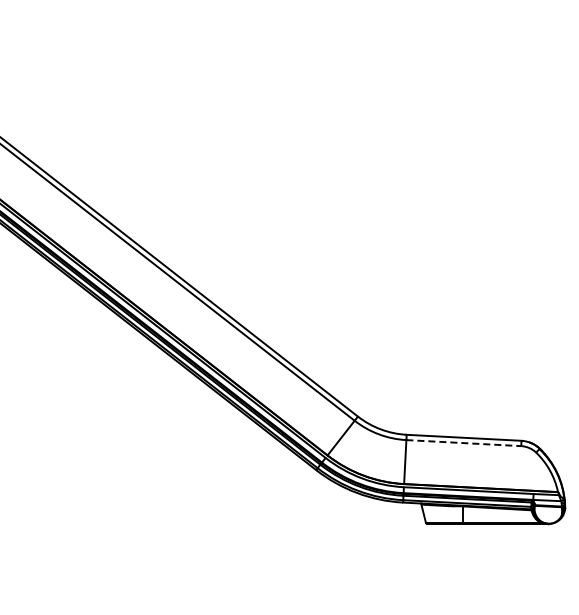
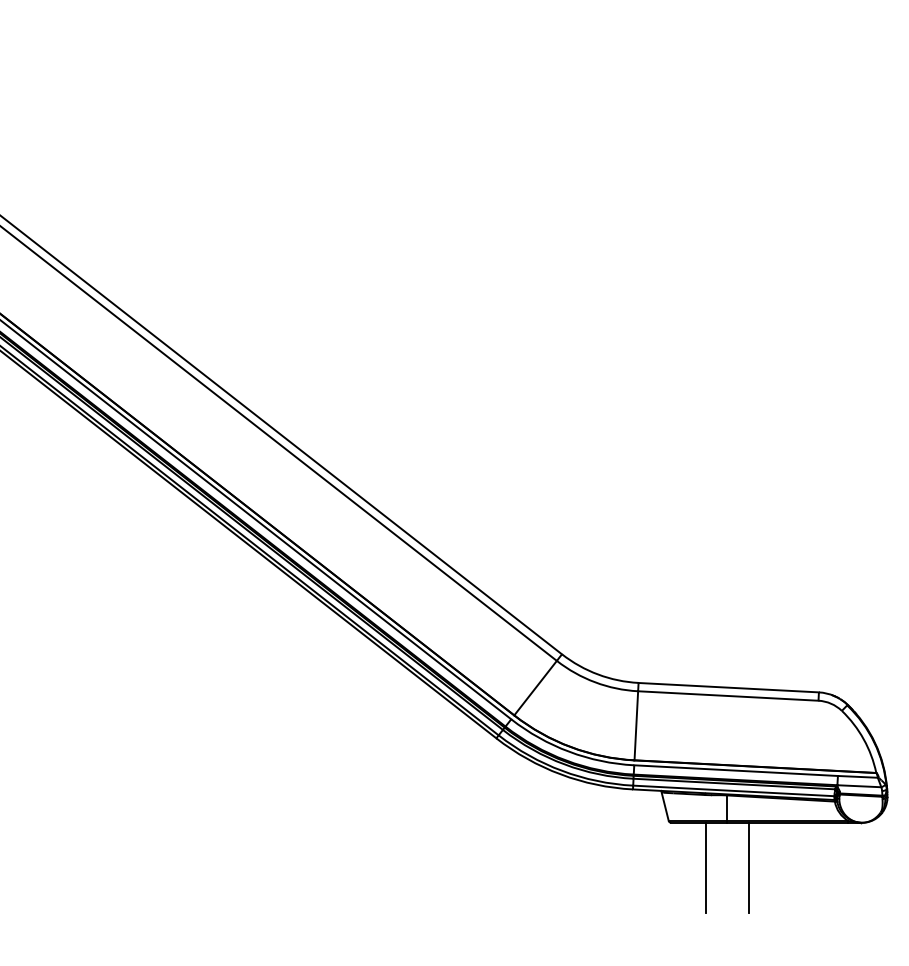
line: (464, 443) -> (729, 696), dashed -> solid
line: (449, 552) -> (705, 867), added
line: (477, 552) -> (749, 867), added

